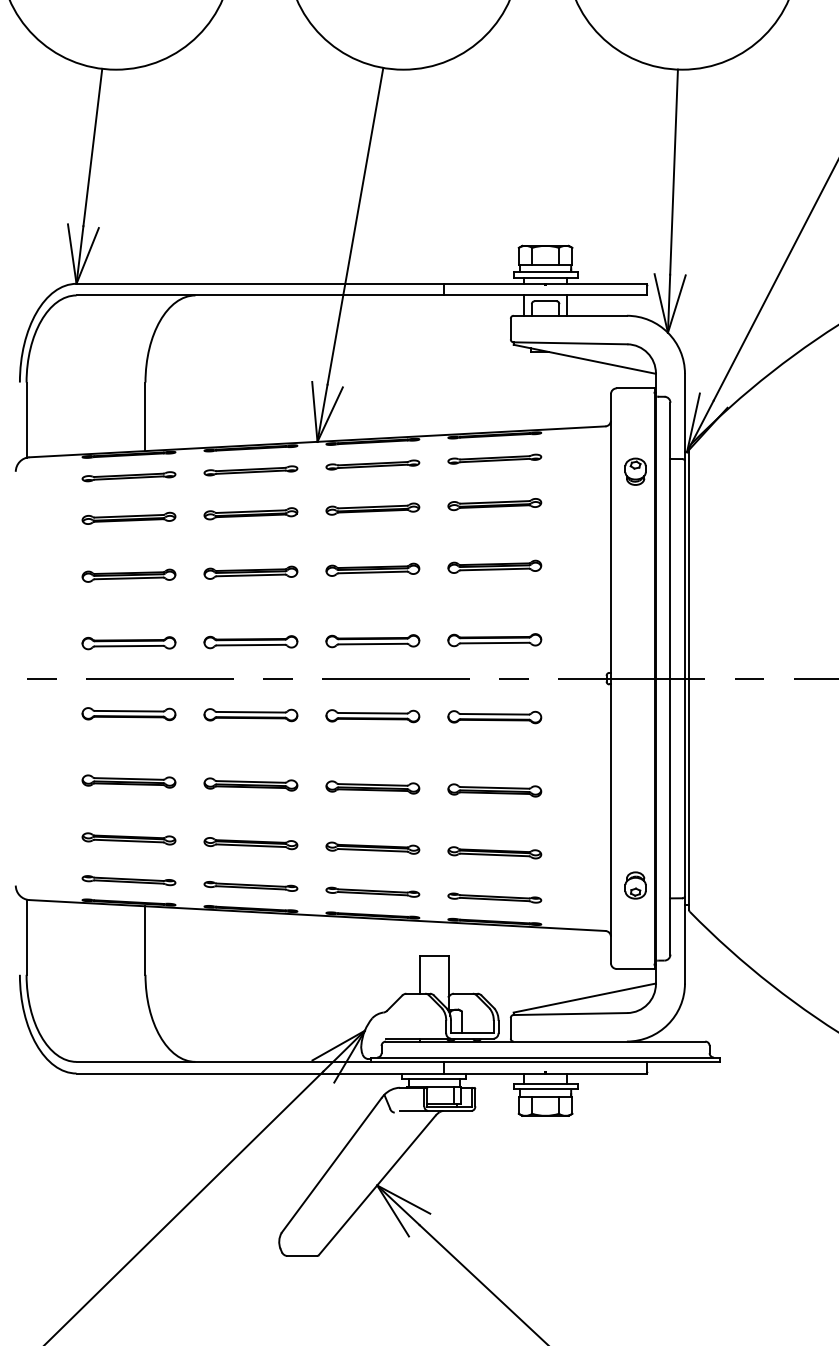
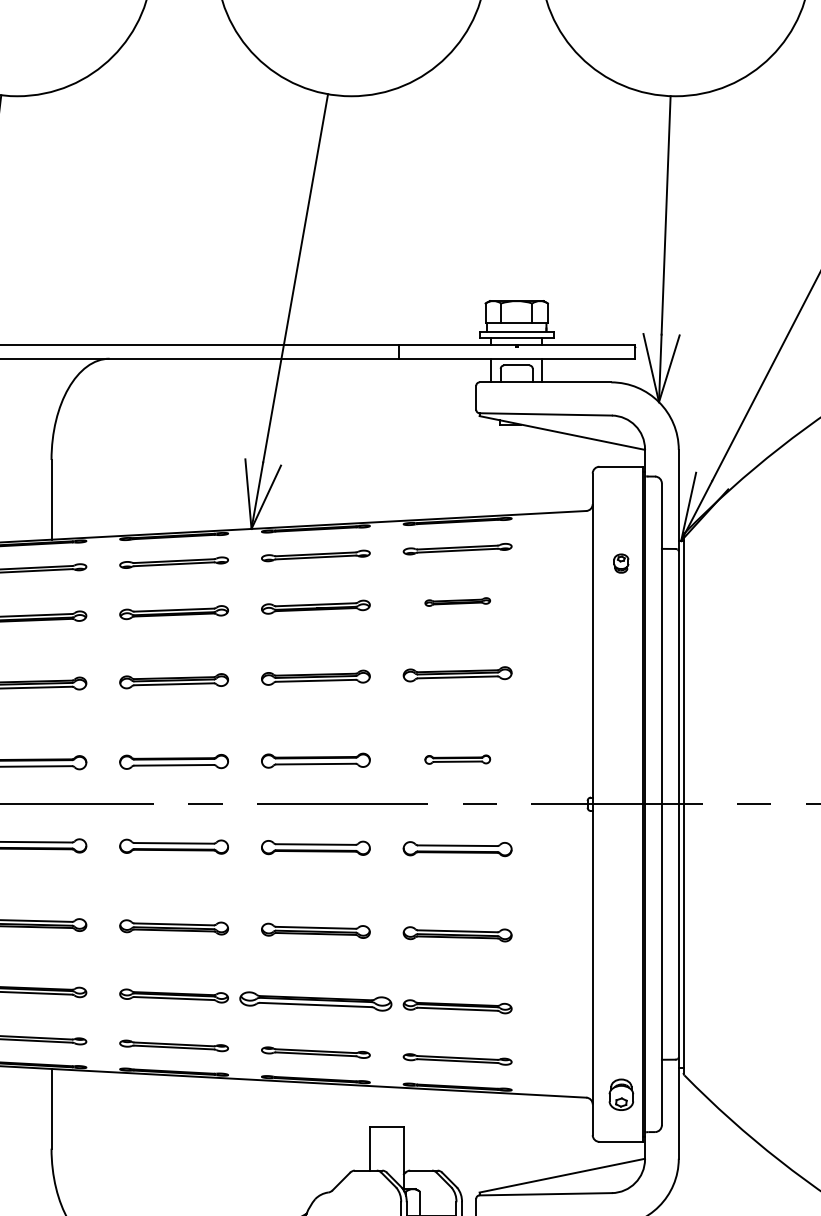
part: (635, 471) -> (621, 563), size x0.6
part: (494, 504) -> (457, 601), size x0.6
part: (494, 640) -> (457, 759), size x0.6
part: (372, 847) -> (315, 1000), size x1.4
part: (635, 885) -> (621, 1094), moved

